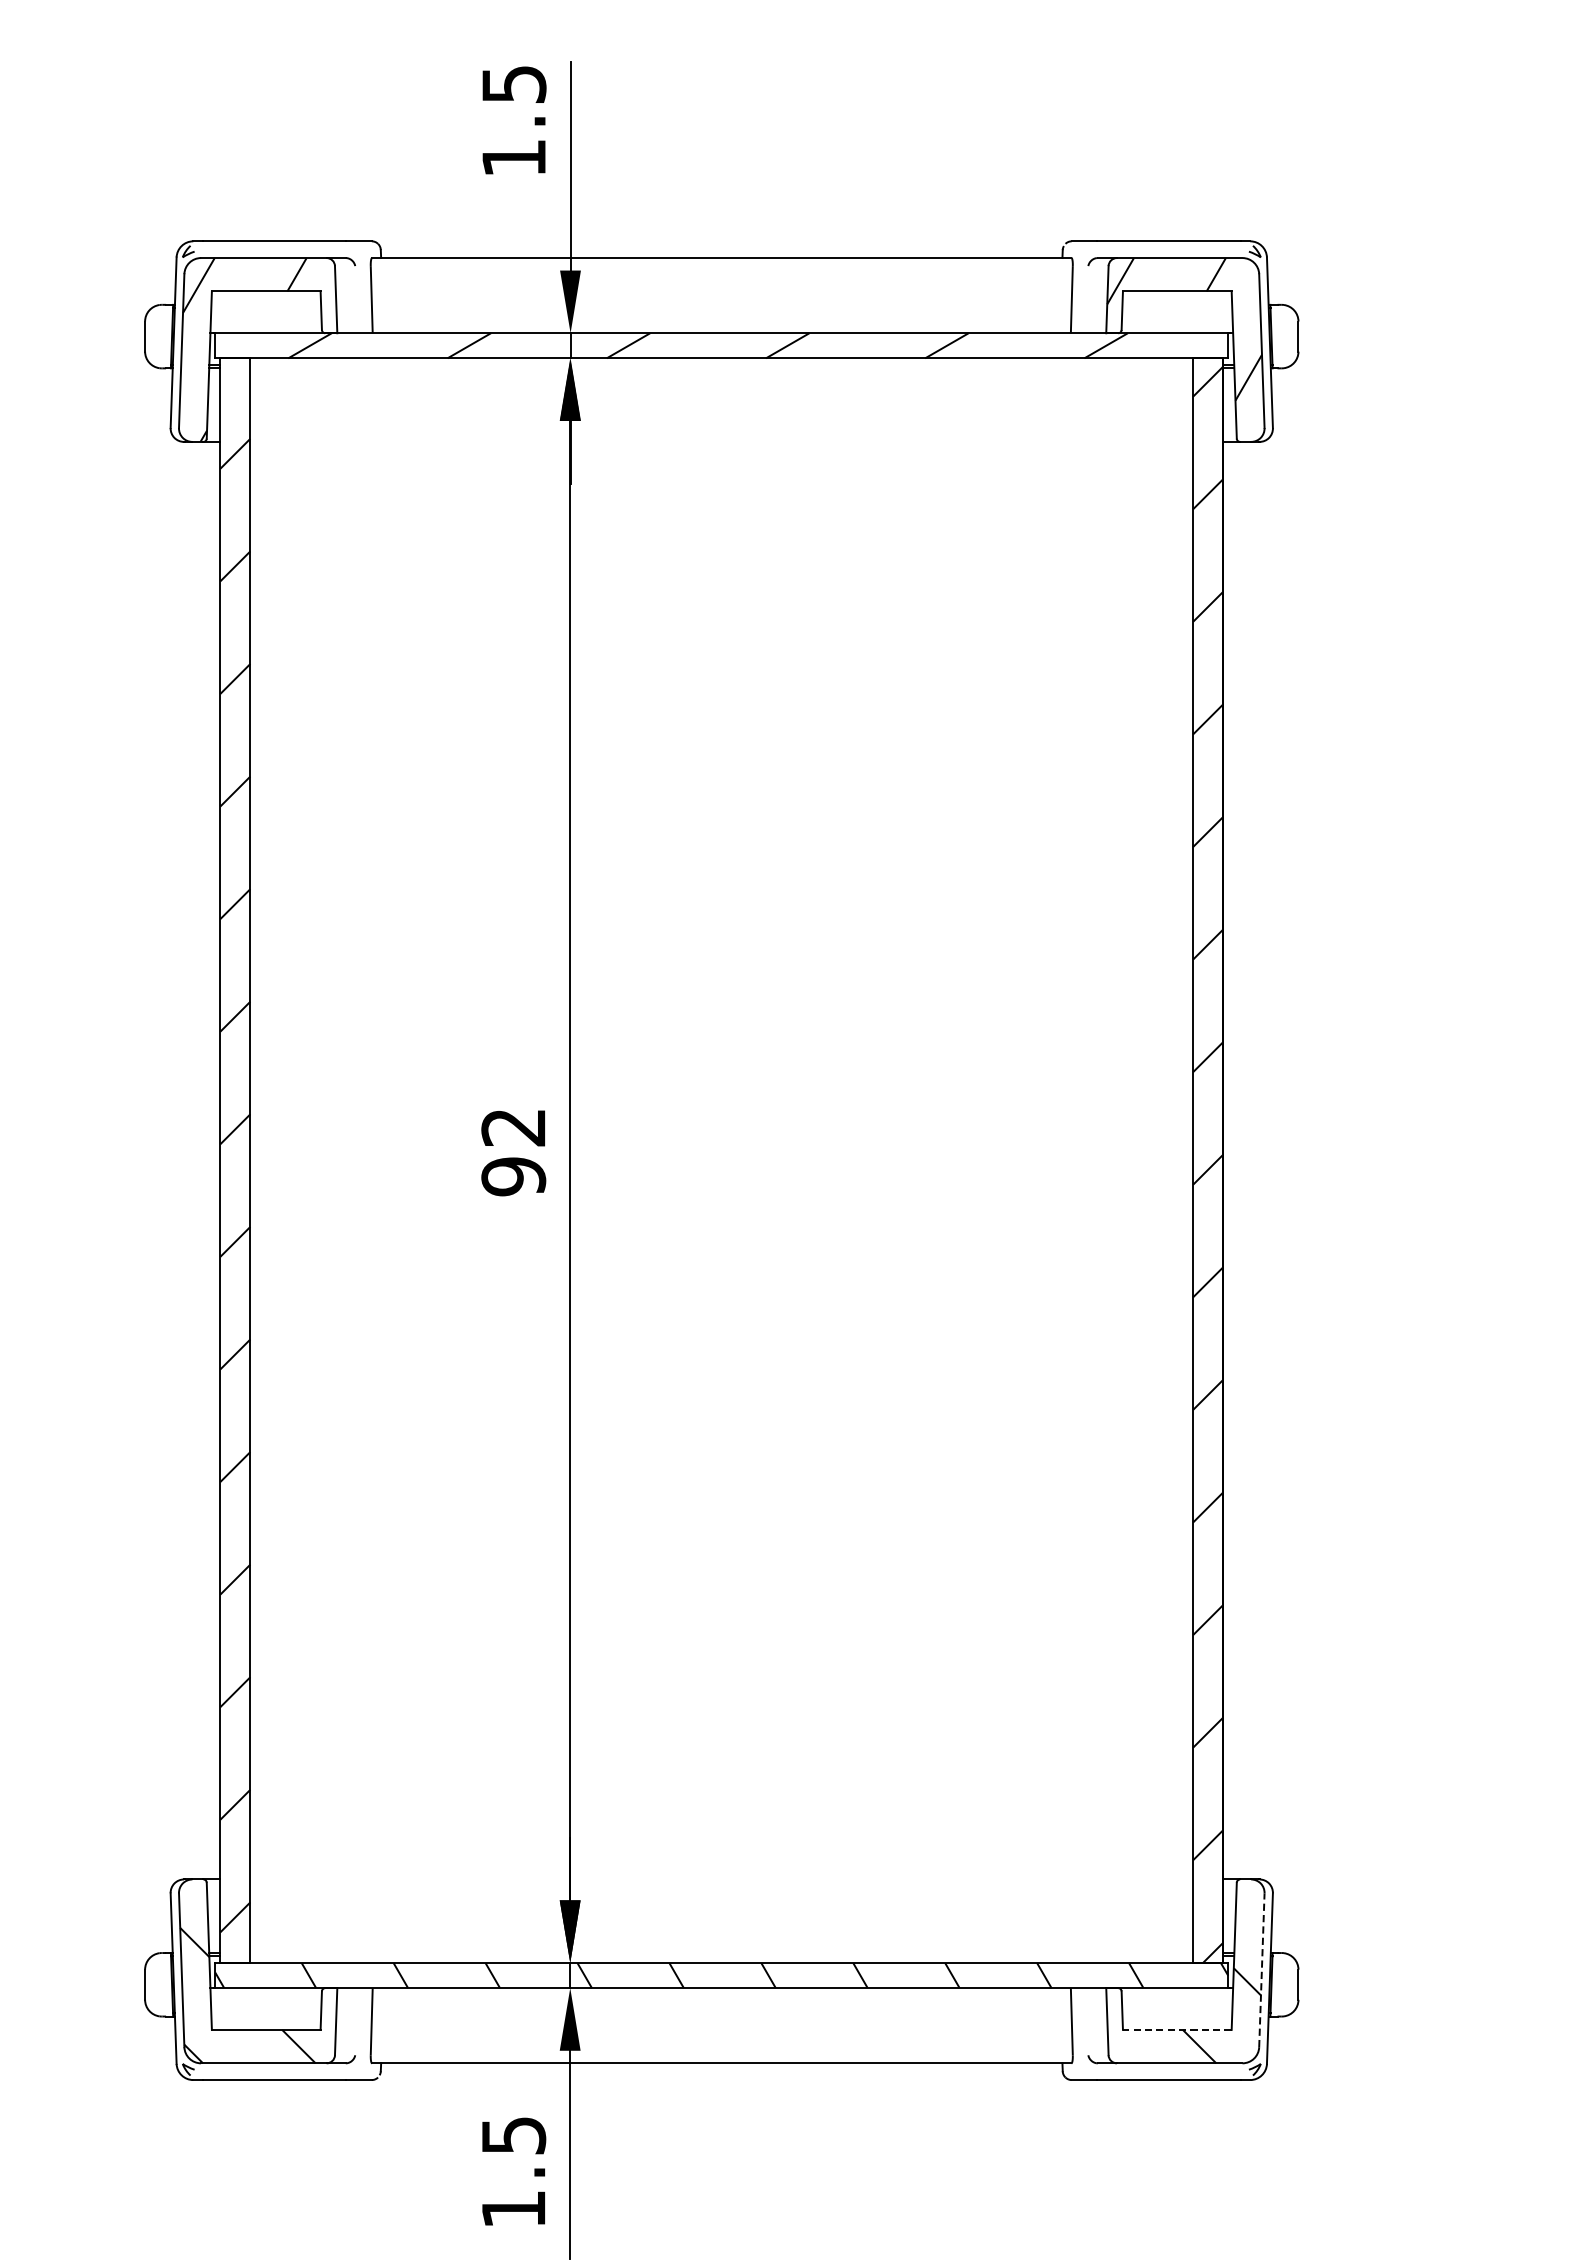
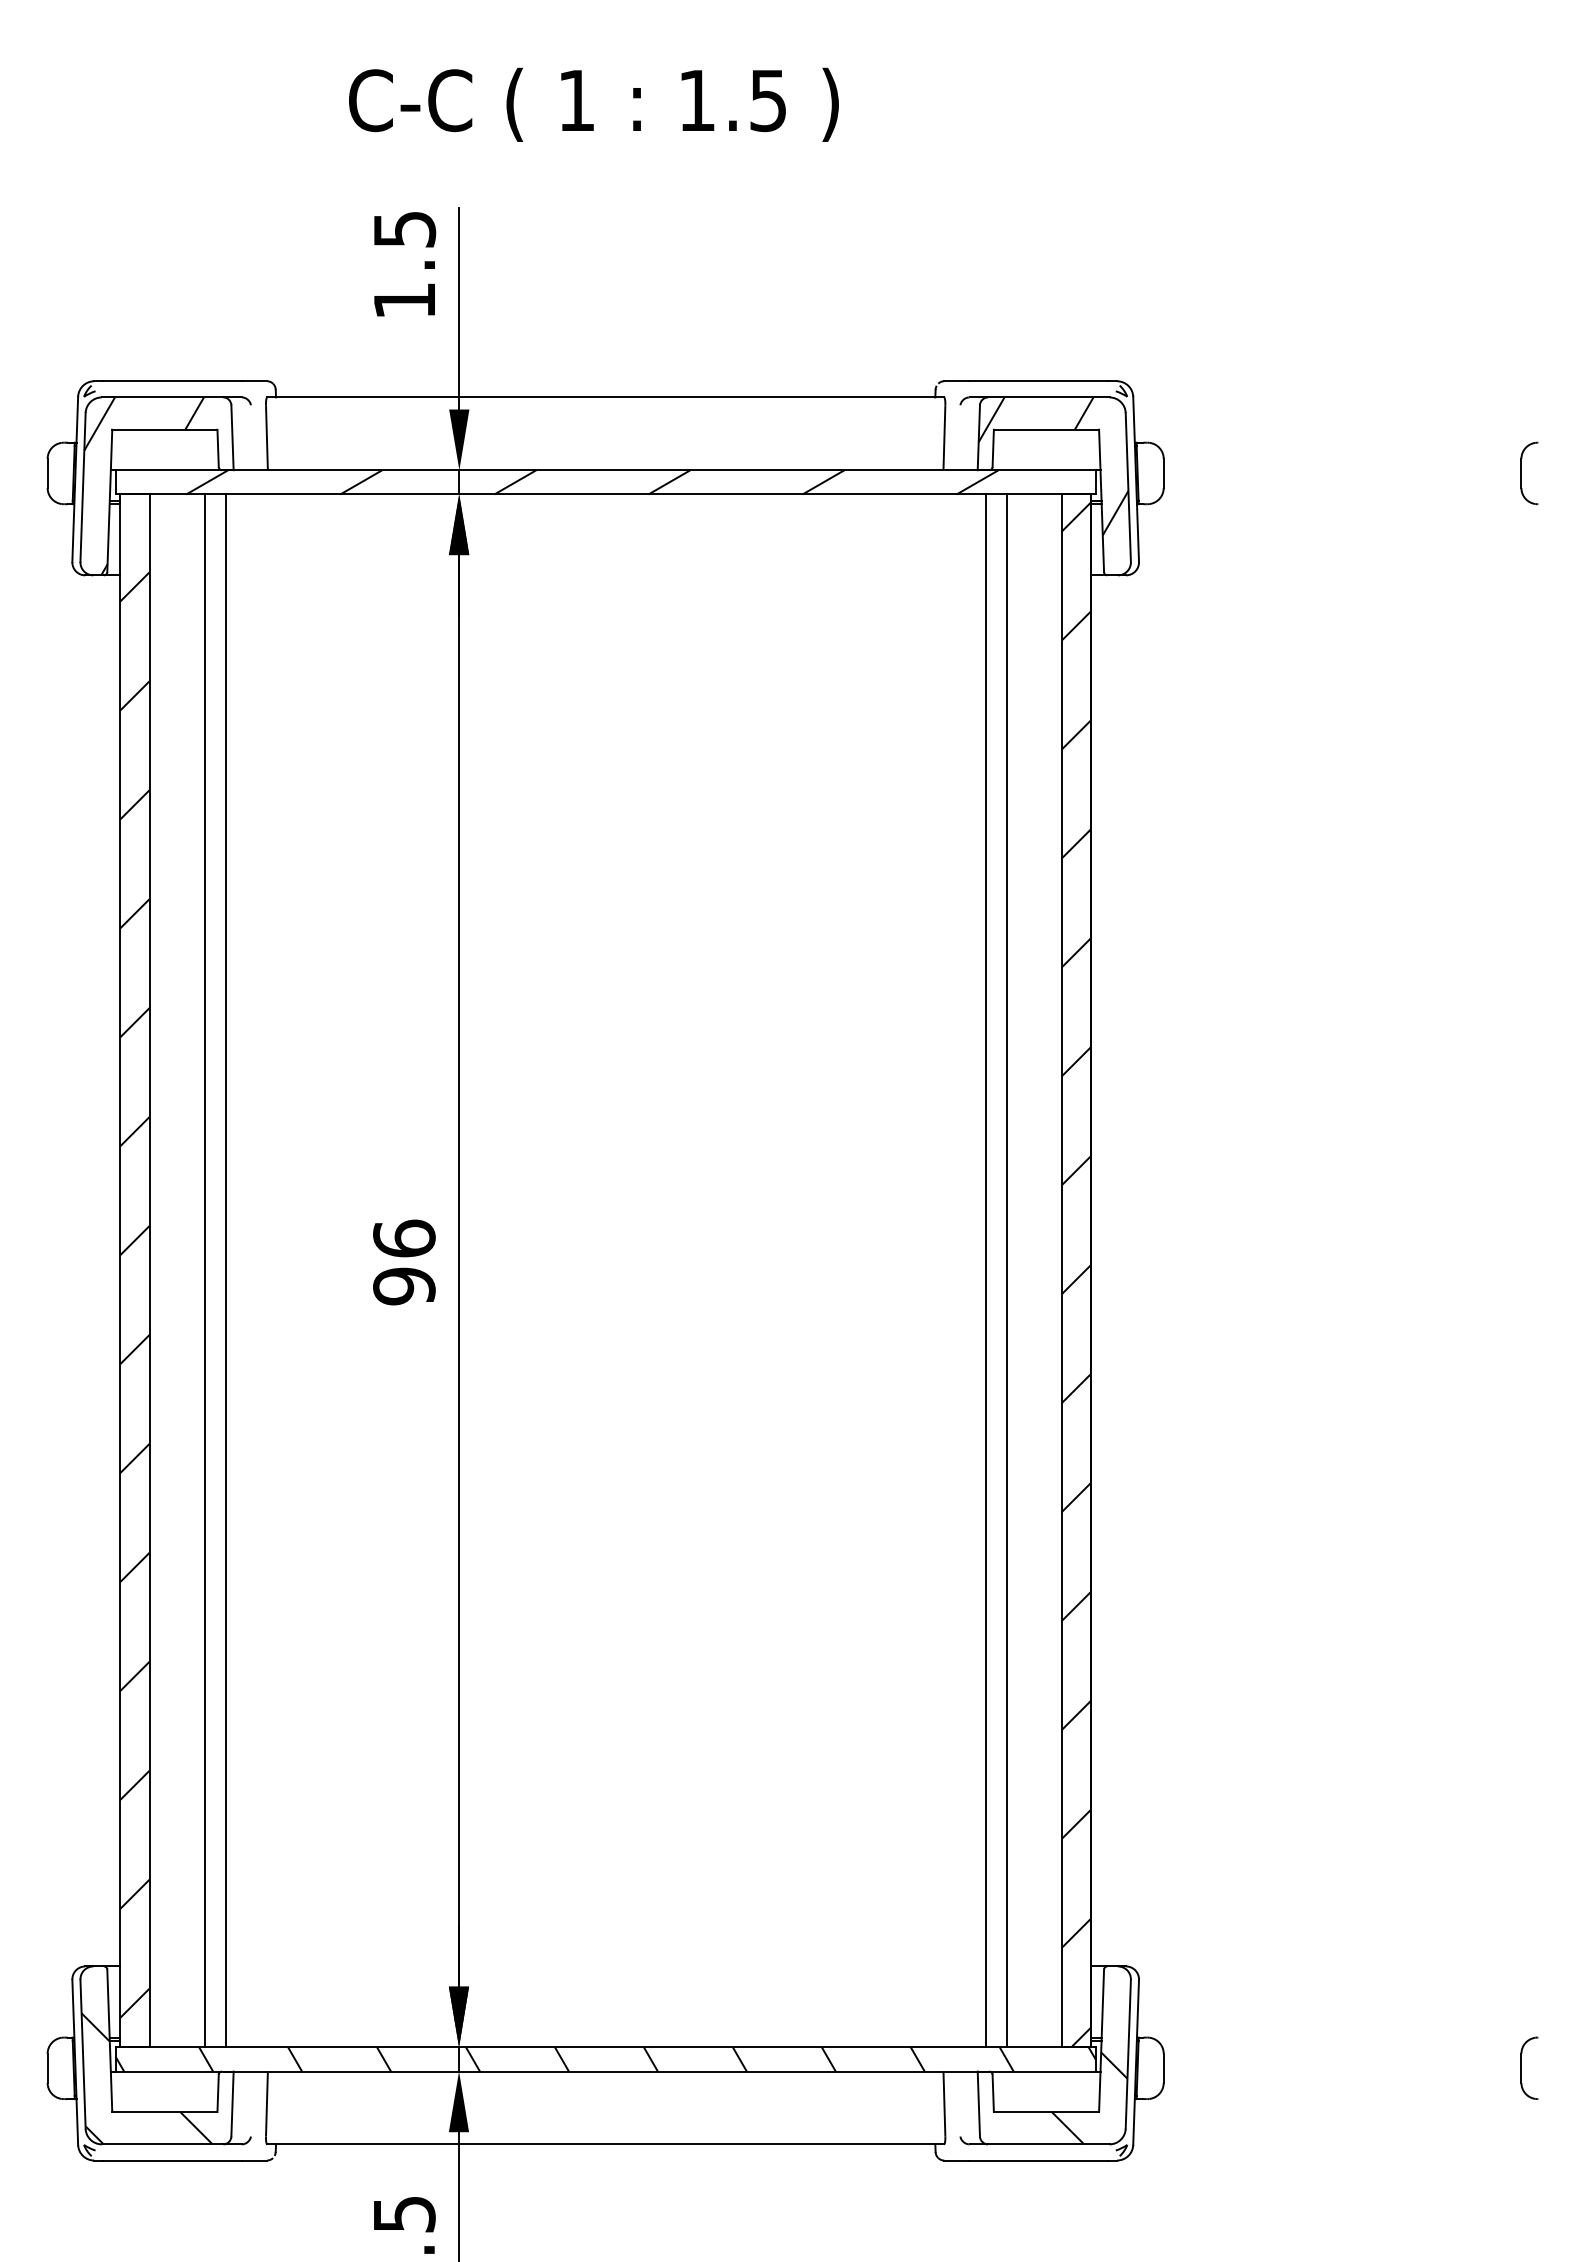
text: (513, 1127) -> (404, 1238), 92 -> 96
line: (307, 1160) -> (204, 1270), added
line: (328, 1160) -> (225, 1270), added
line: (1114, 1160) -> (985, 1270), added
line: (1135, 1160) -> (1006, 1270), added
line: (1262, 1970) -> (1128, 2054), dashed -> solid
line: (1177, 2030) -> (1046, 2112), dashed -> solid

